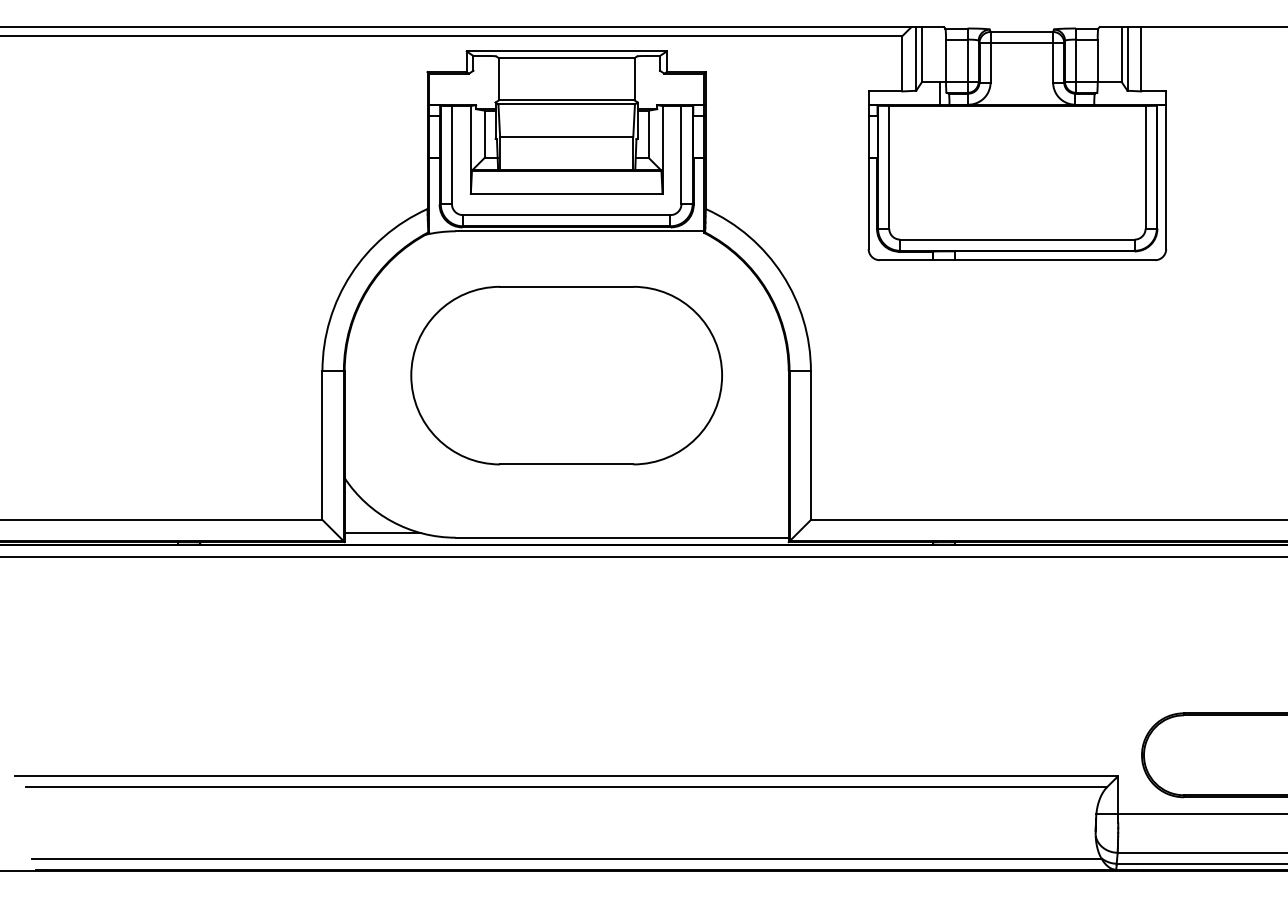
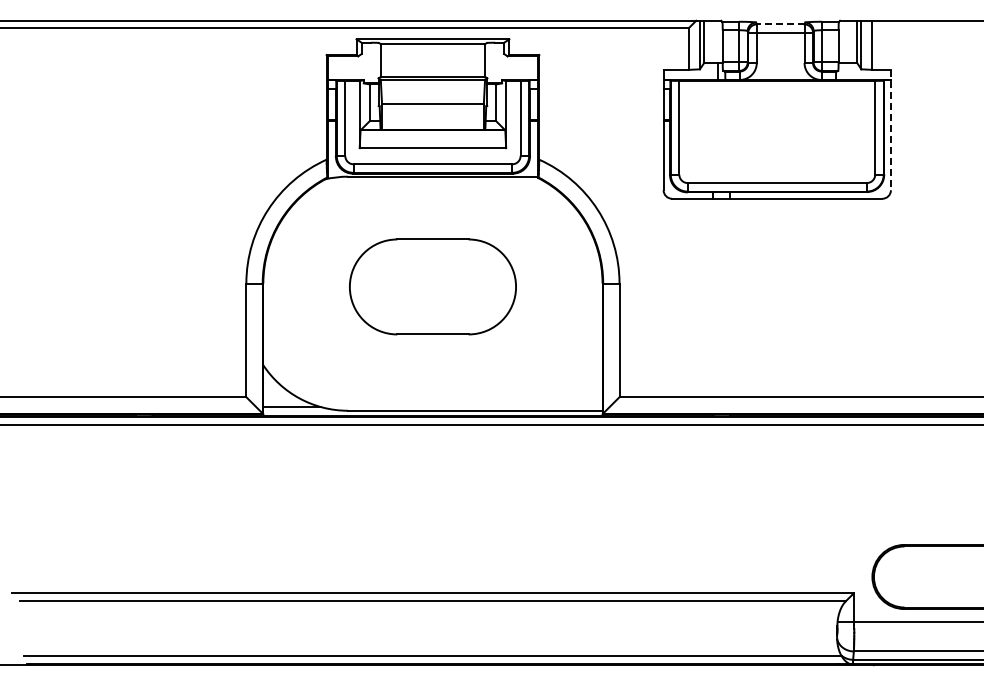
line: (1021, 32) -> (780, 24), solid -> dashed
line: (1165, 170) -> (890, 130), solid -> dashed
part: (566, 375) -> (432, 286), size x0.7

